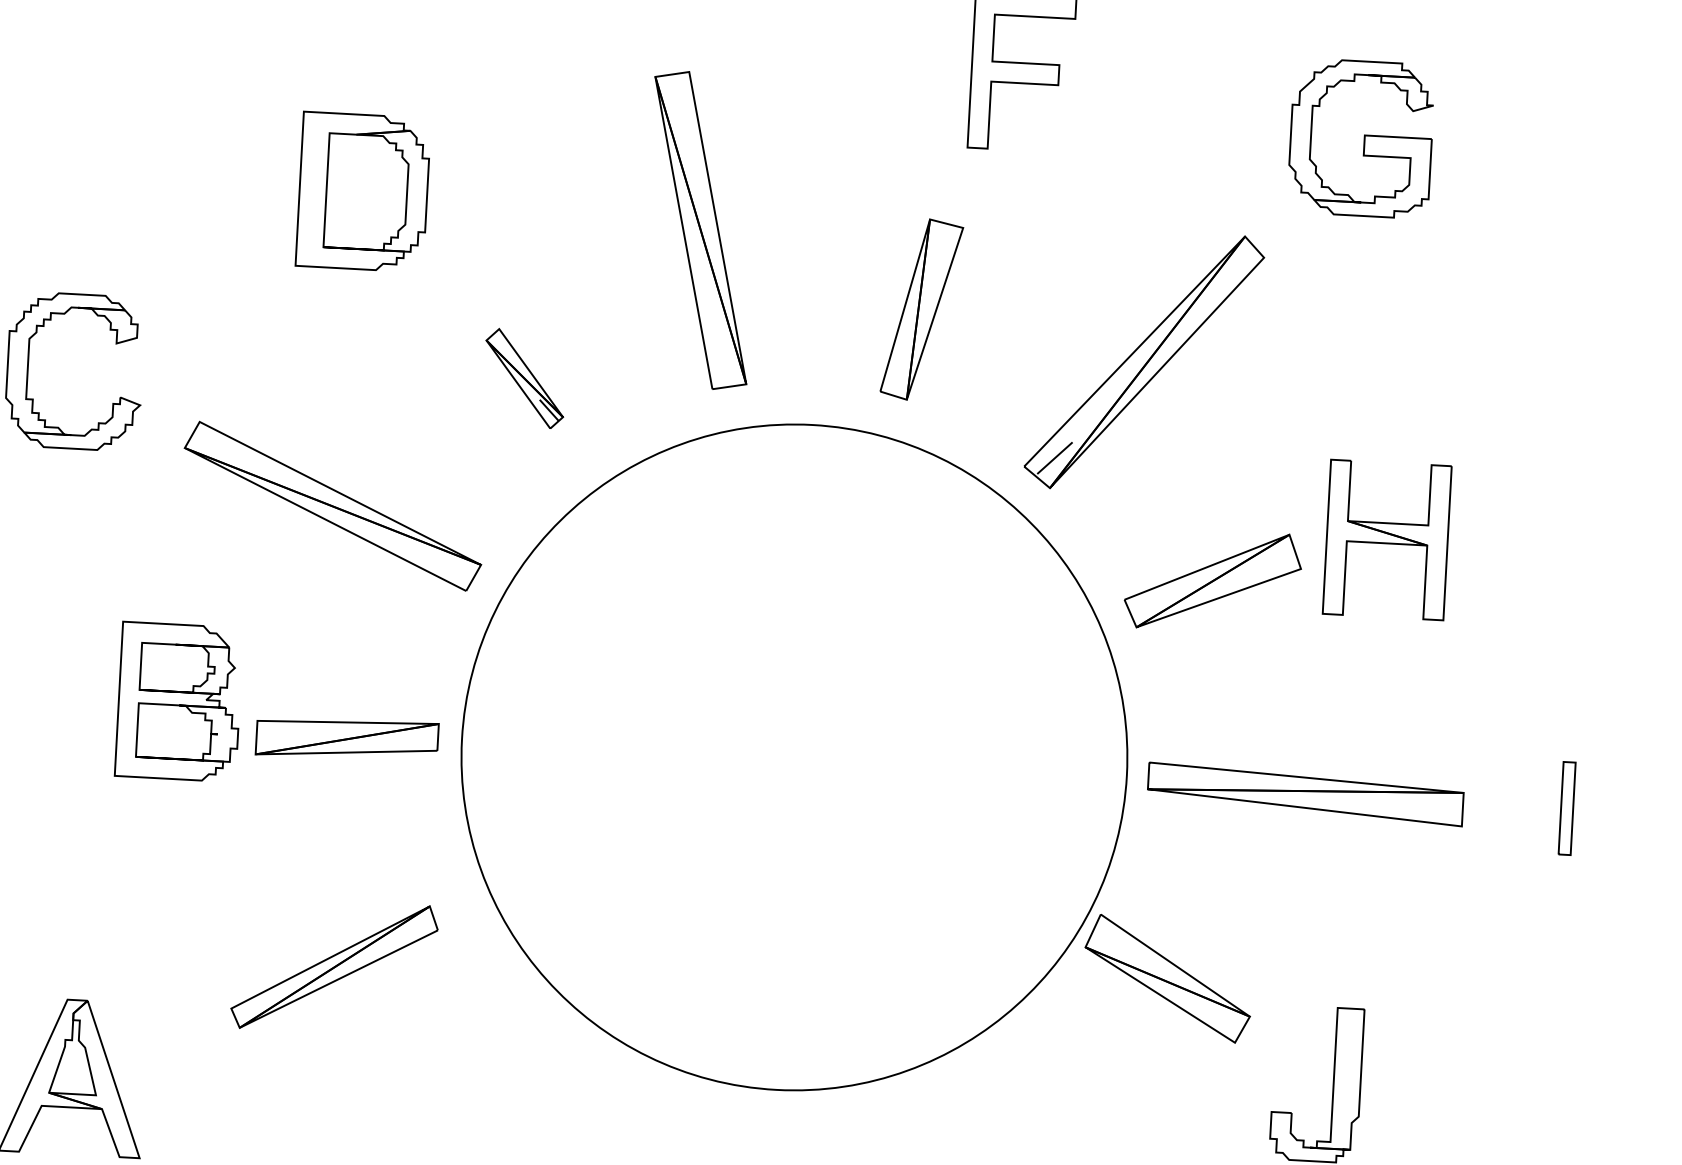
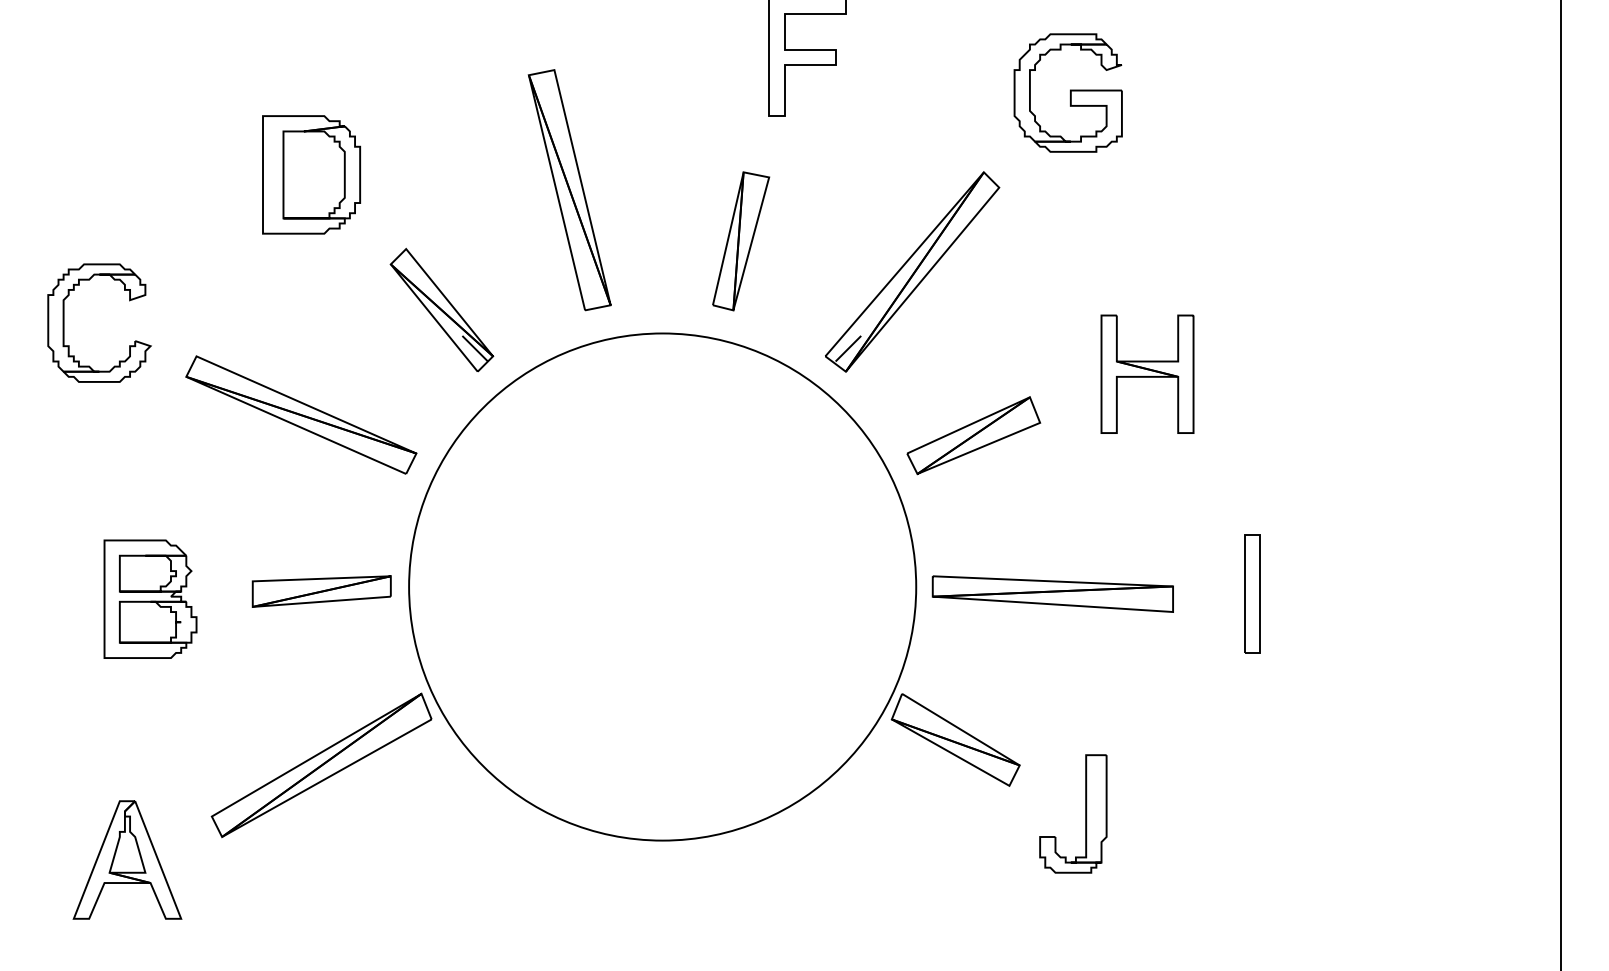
part: (524, 377) -> (441, 309), size x1.67
part: (1387, 539) -> (1147, 373), moved
part: (179, 701) -> (150, 598), moved
part: (1567, 807) -> (1252, 593), size x1.67
part: (334, 967) -> (321, 765), size x1.43

